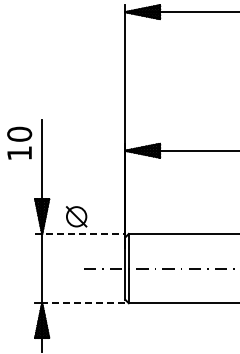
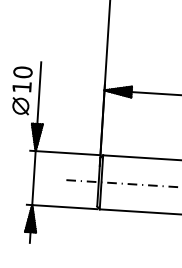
part: (76, 216) -> (20, 106), moved
line: (80, 233) -> (65, 152), dashed -> solid
line: (83, 303) -> (64, 207), dashed -> solid

